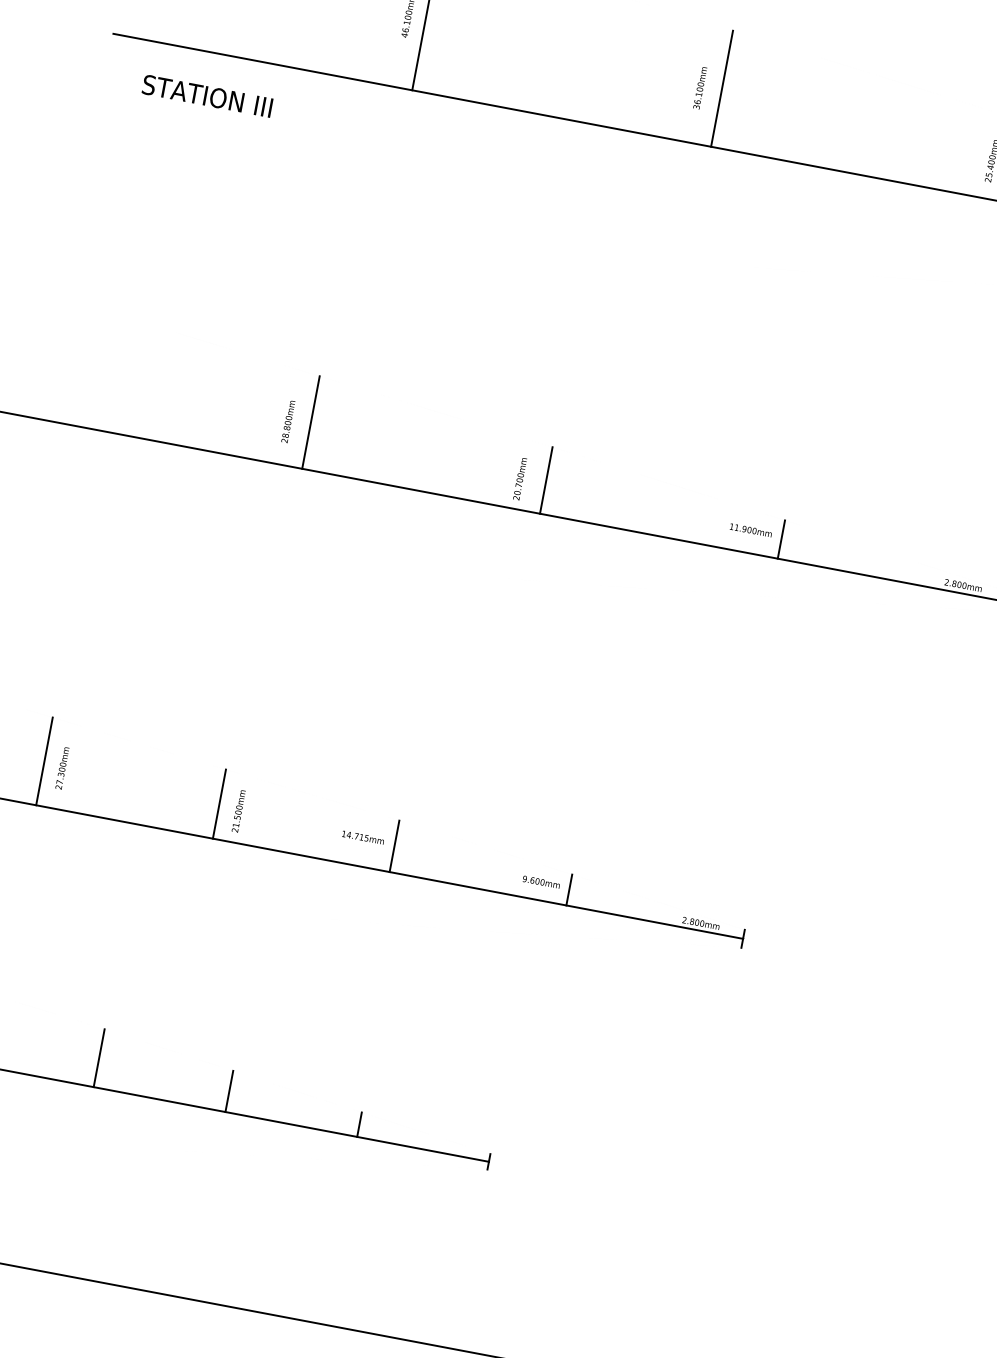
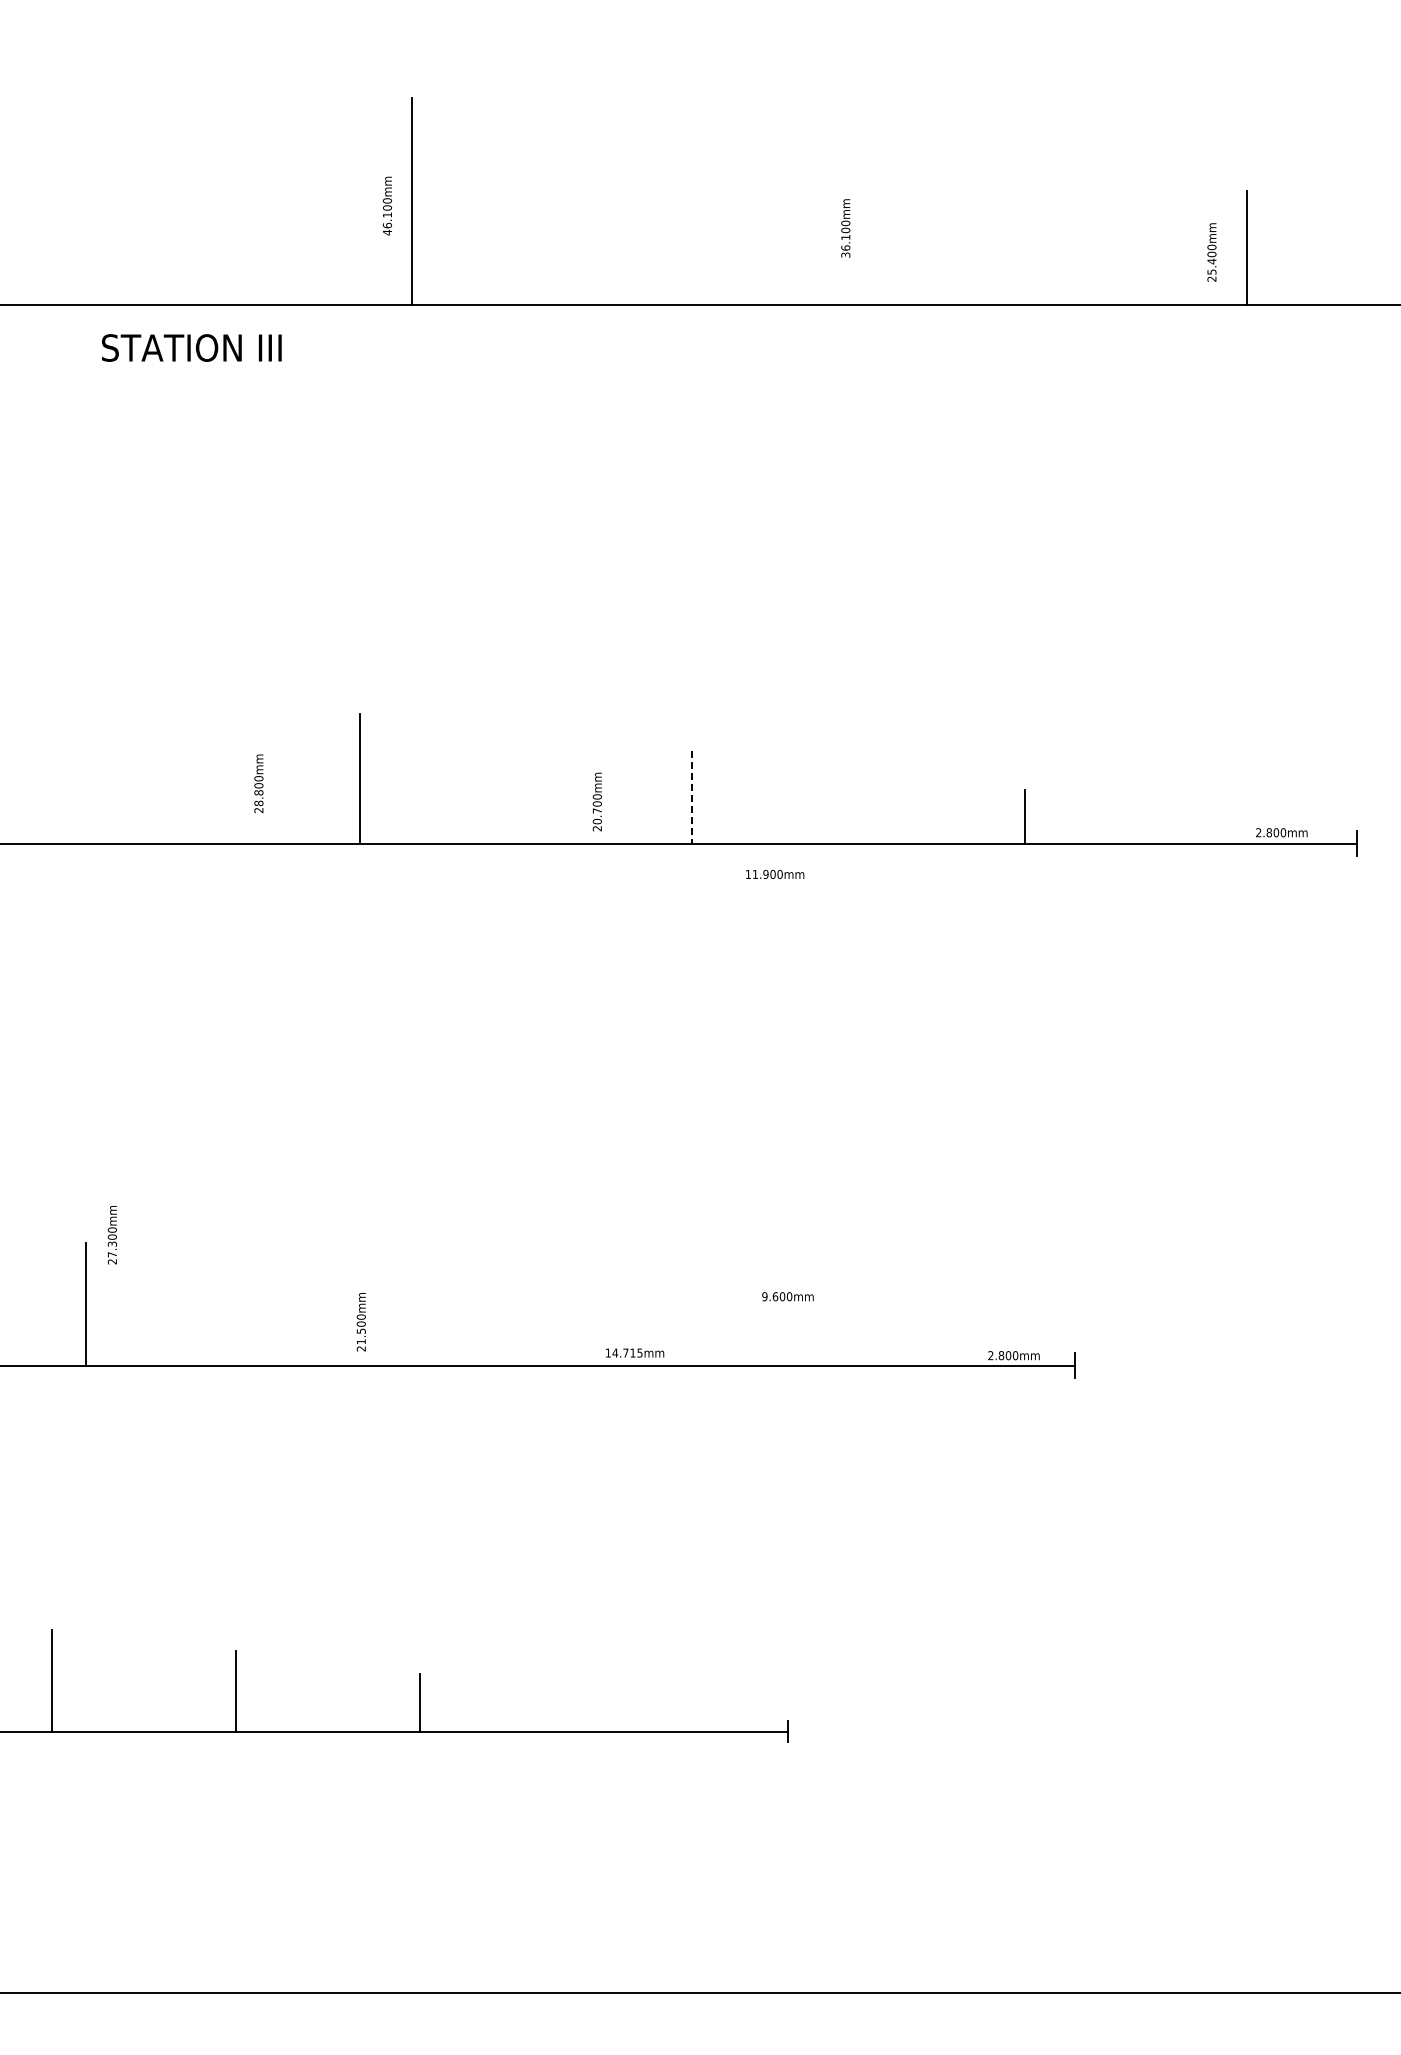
text: (699, 88) -> (845, 228), moved
line: (722, 88) -> (829, 223), removed
text: (207, 95) -> (191, 347), moved
text: (288, 421) -> (258, 783), moved
text: (519, 478) -> (596, 801), moved
line: (546, 480) -> (692, 797), solid -> dashed
text: (751, 529) -> (775, 873), moved
text: (61, 768) -> (111, 1235), moved
line: (219, 804) -> (333, 1317), removed
text: (363, 837) -> (635, 1352), moved
line: (394, 846) -> (580, 1329), removed
text: (541, 881) -> (787, 1296), moved
line: (569, 889) -> (827, 1343), removed
line: (359, 1124) -> (604, 1714), removed

